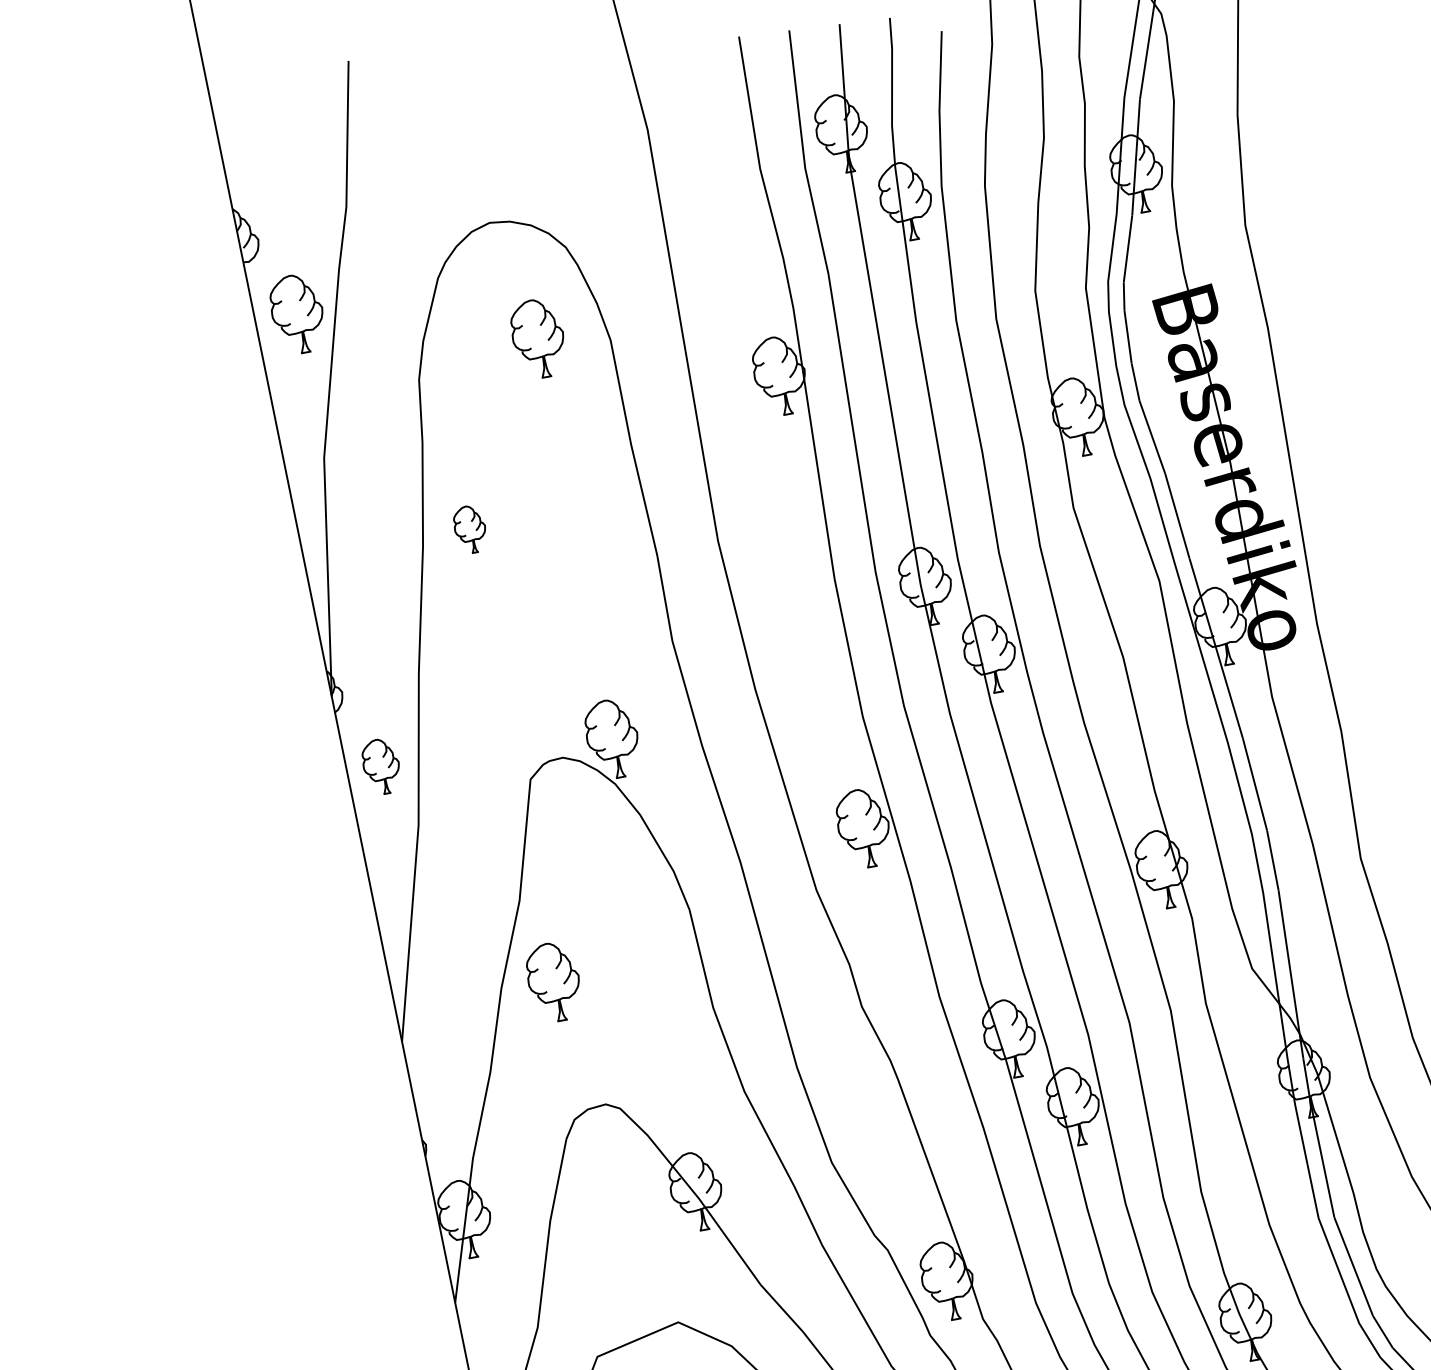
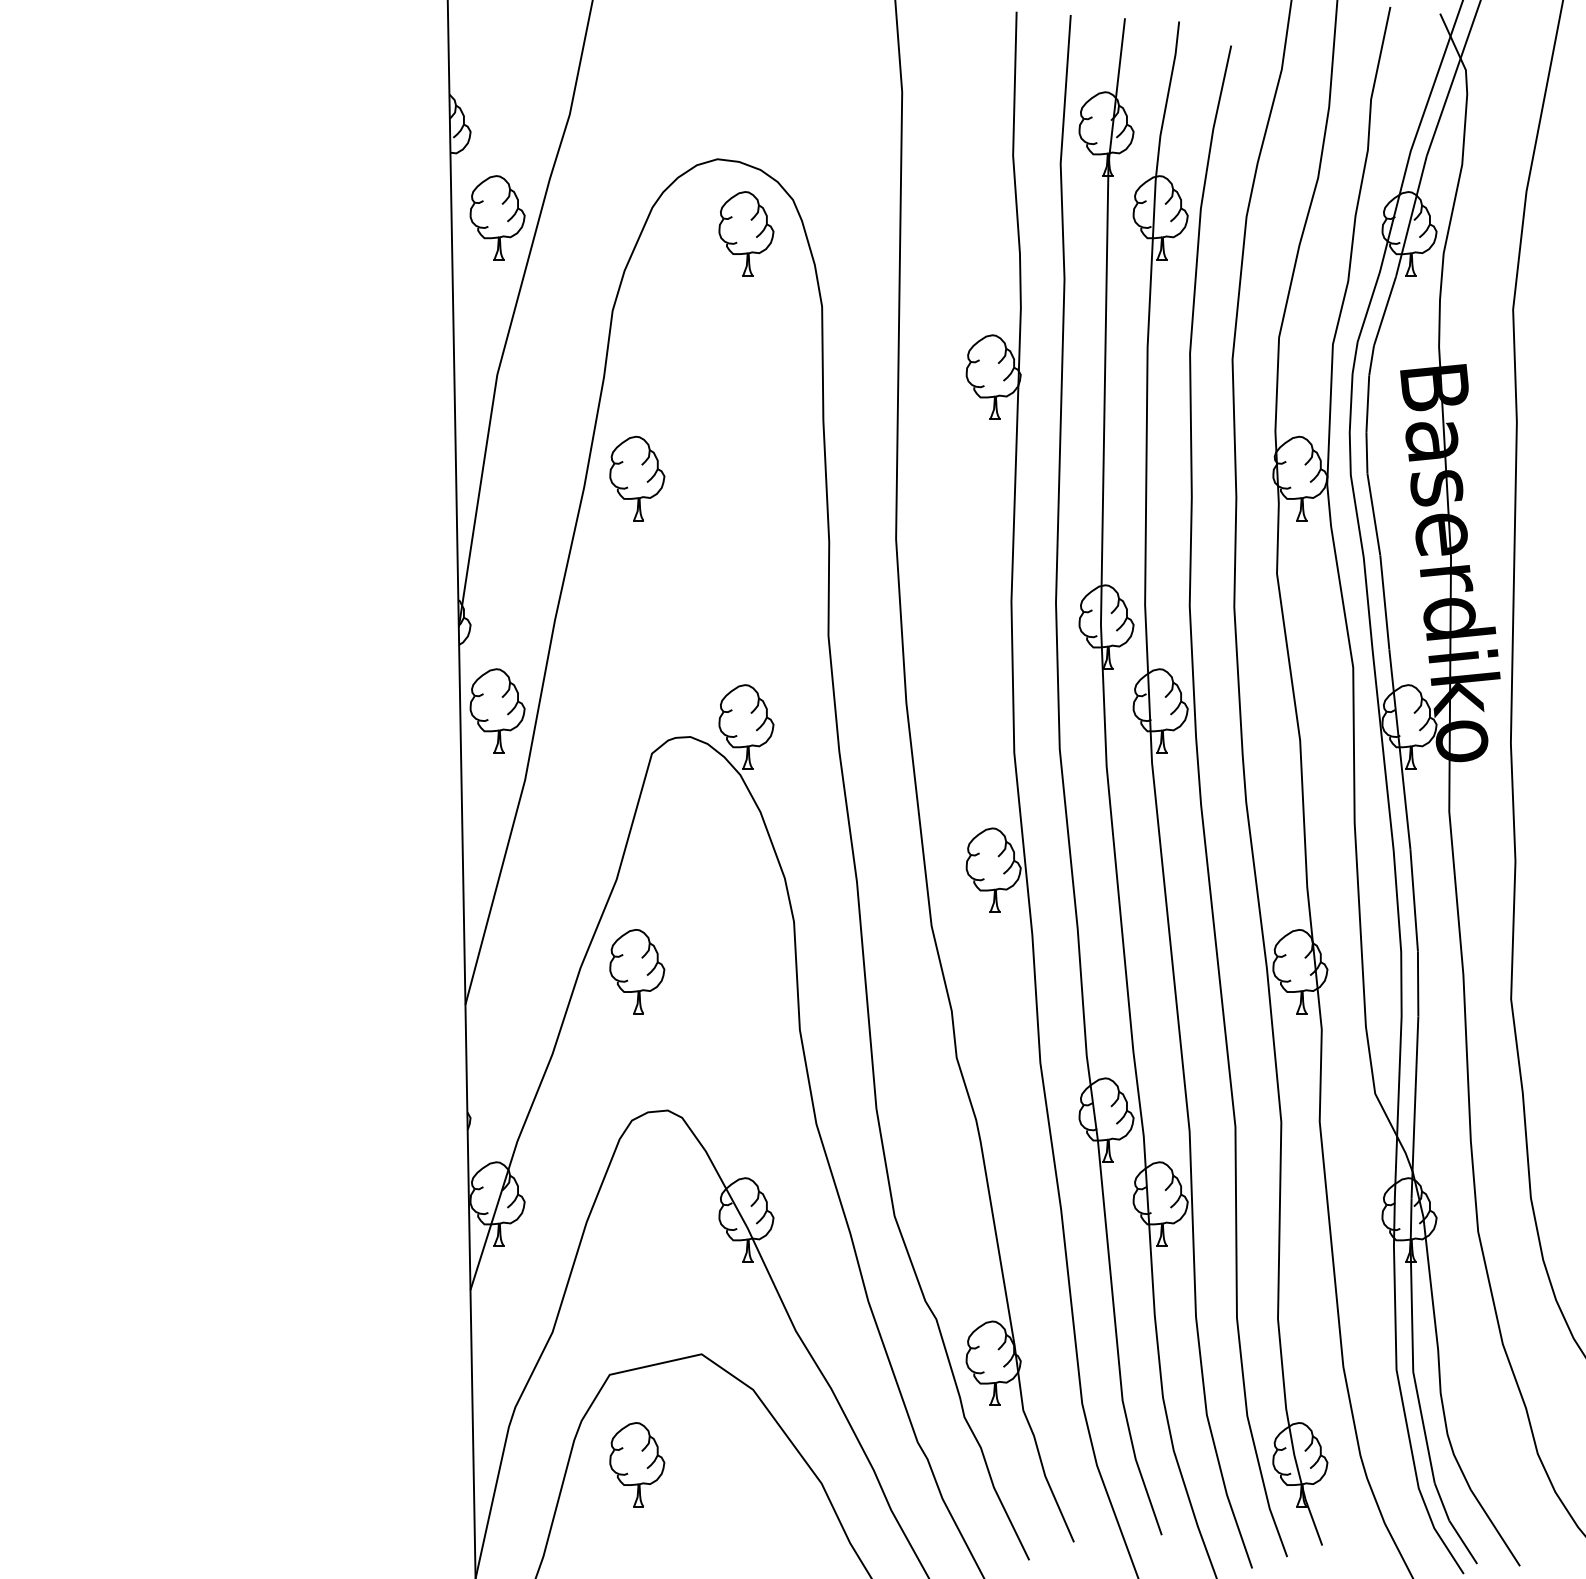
part: (538, 338) -> (746, 233), moved
part: (470, 529) -> (637, 478), size x1.67
part: (381, 766) -> (497, 710), size x1.43

